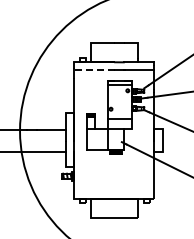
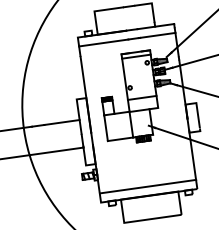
line: (94, 69) -> (103, 42), dashed -> solid
line: (114, 191) -> (148, 186), added

